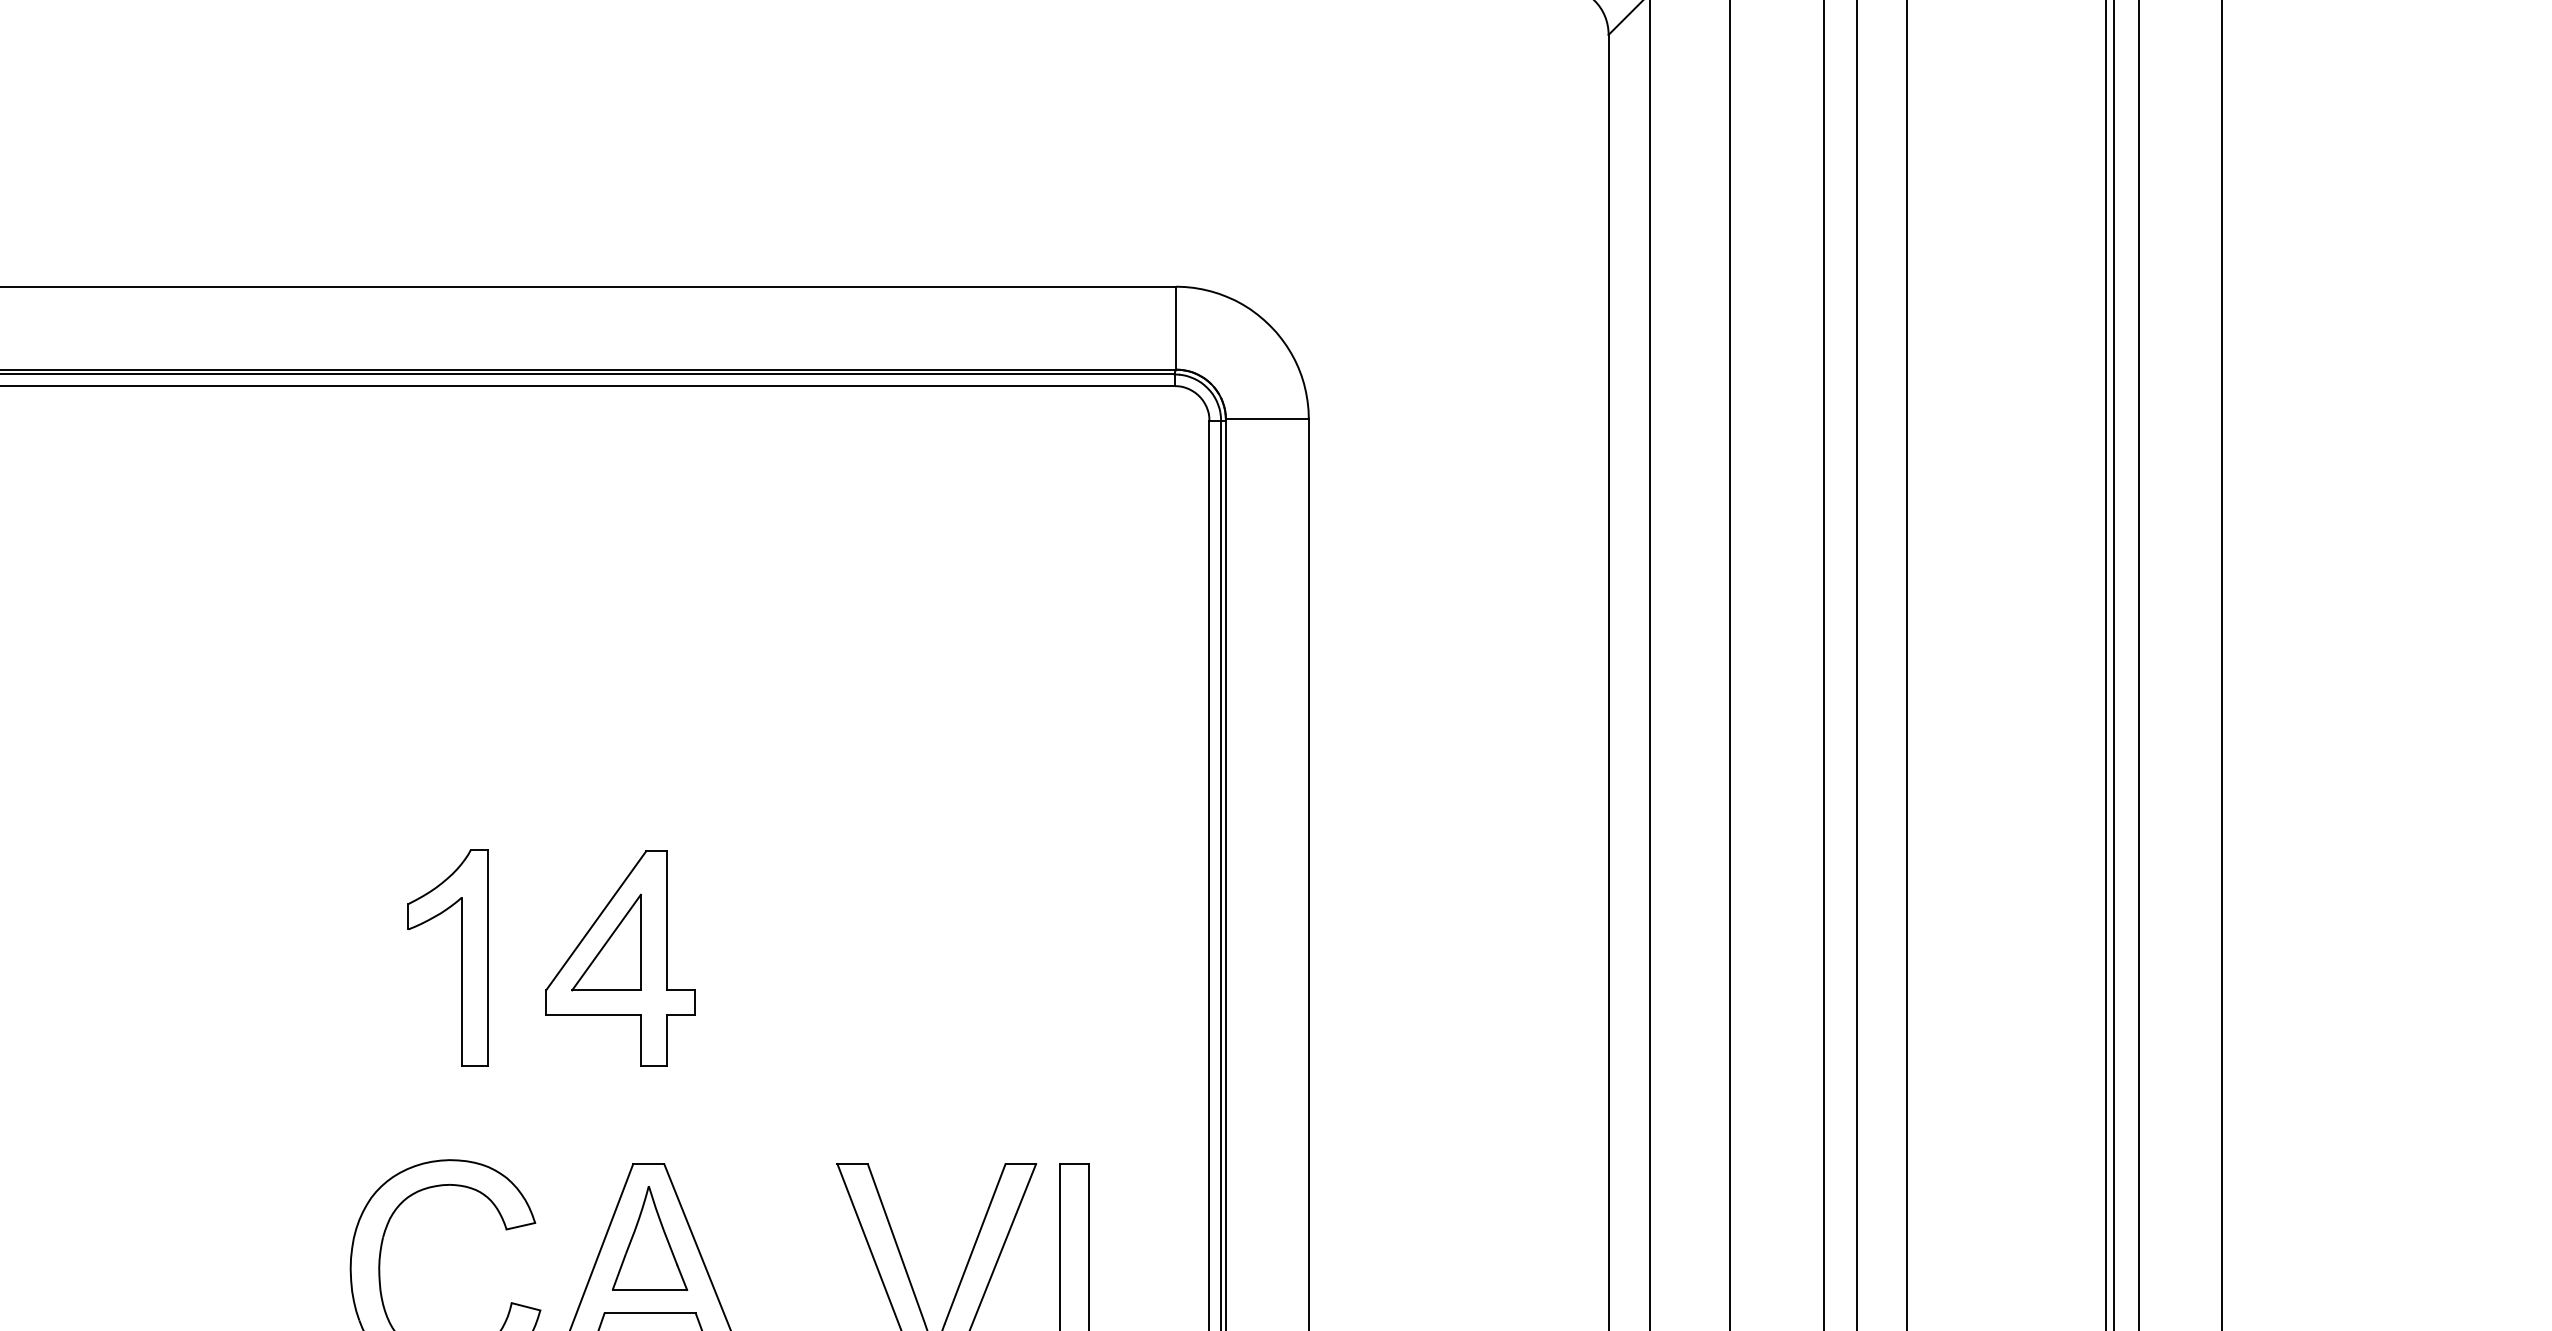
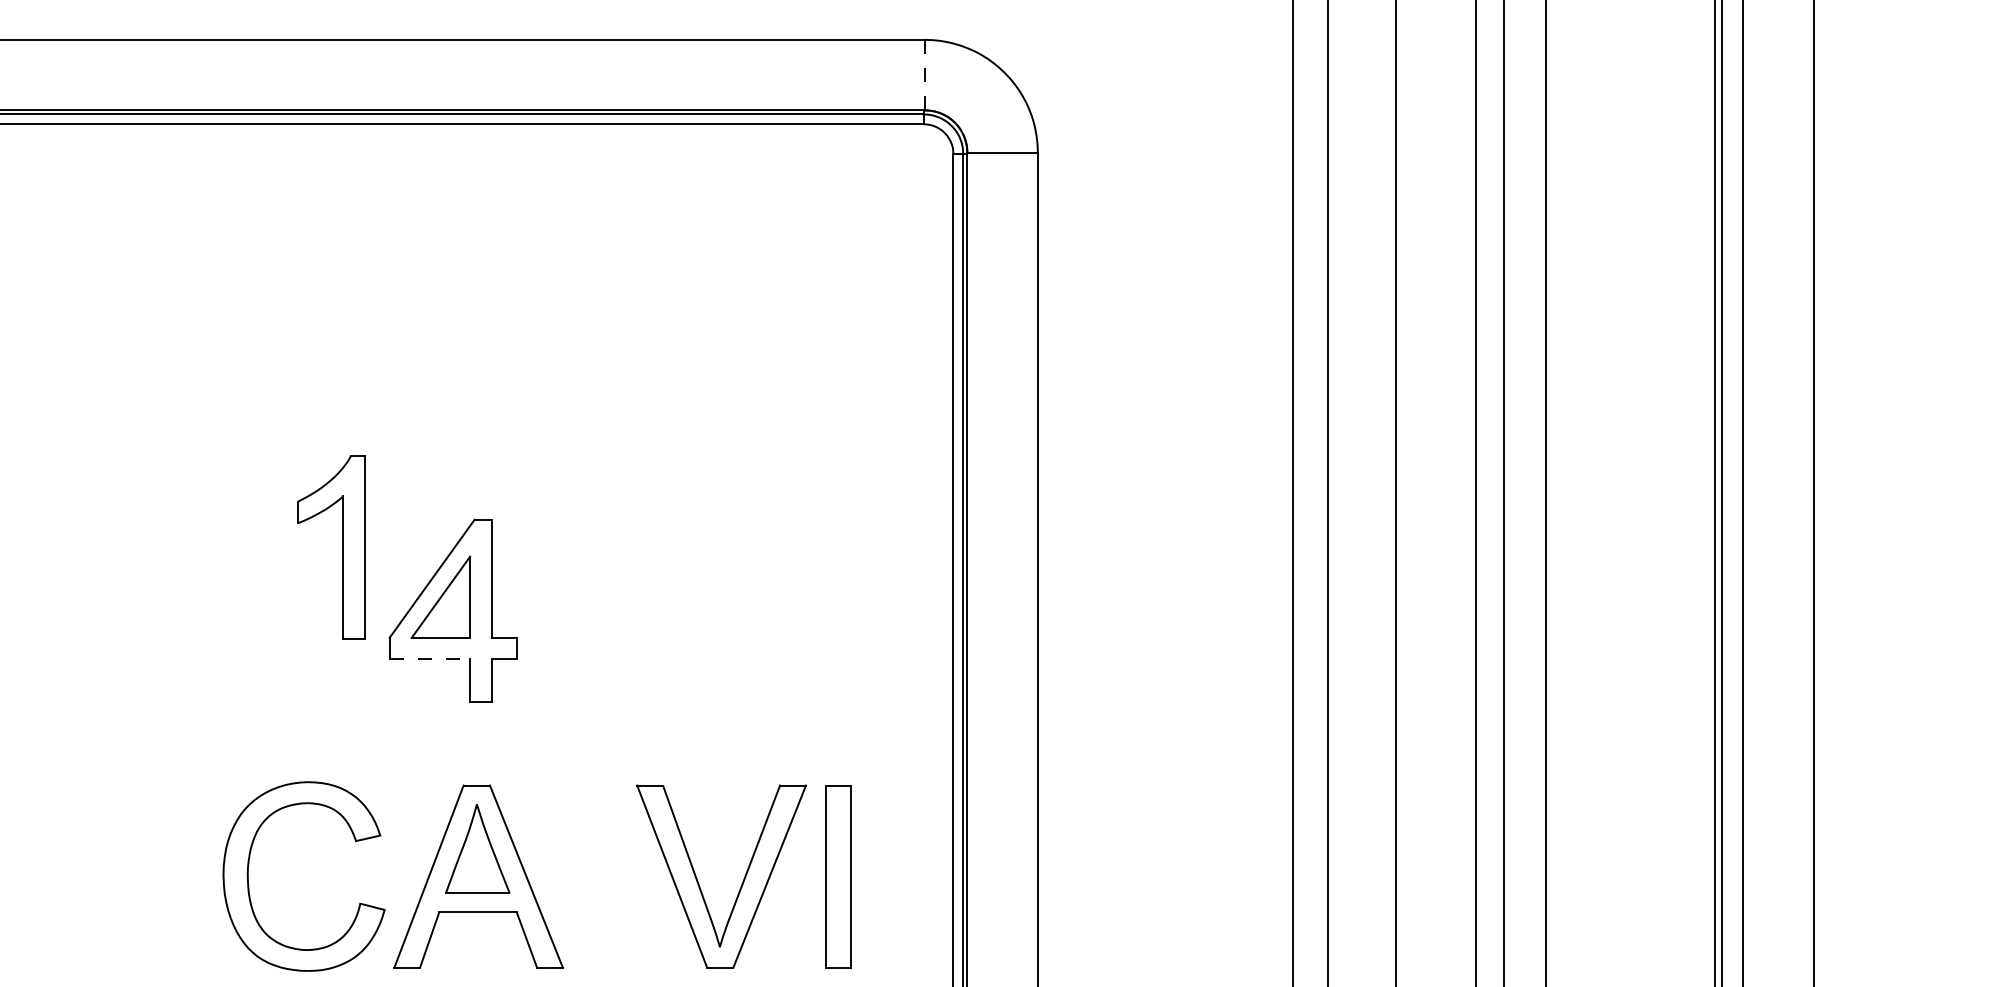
line: (1176, 328) -> (925, 75), solid -> dashed
part: (461, 957) -> (343, 547), moved
line: (594, 1015) -> (430, 659), solid -> dashed

